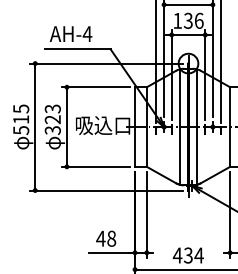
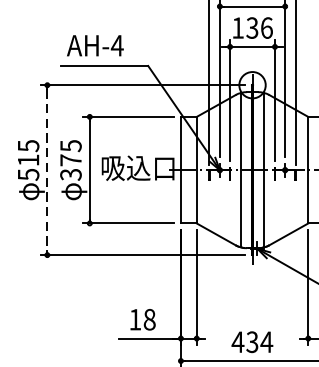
text: (52, 114) -> (70, 153), 323 -> 375
line: (35, 127) -> (47, 170), solid -> dashed
text: (100, 238) -> (134, 319), 48 -> 18

